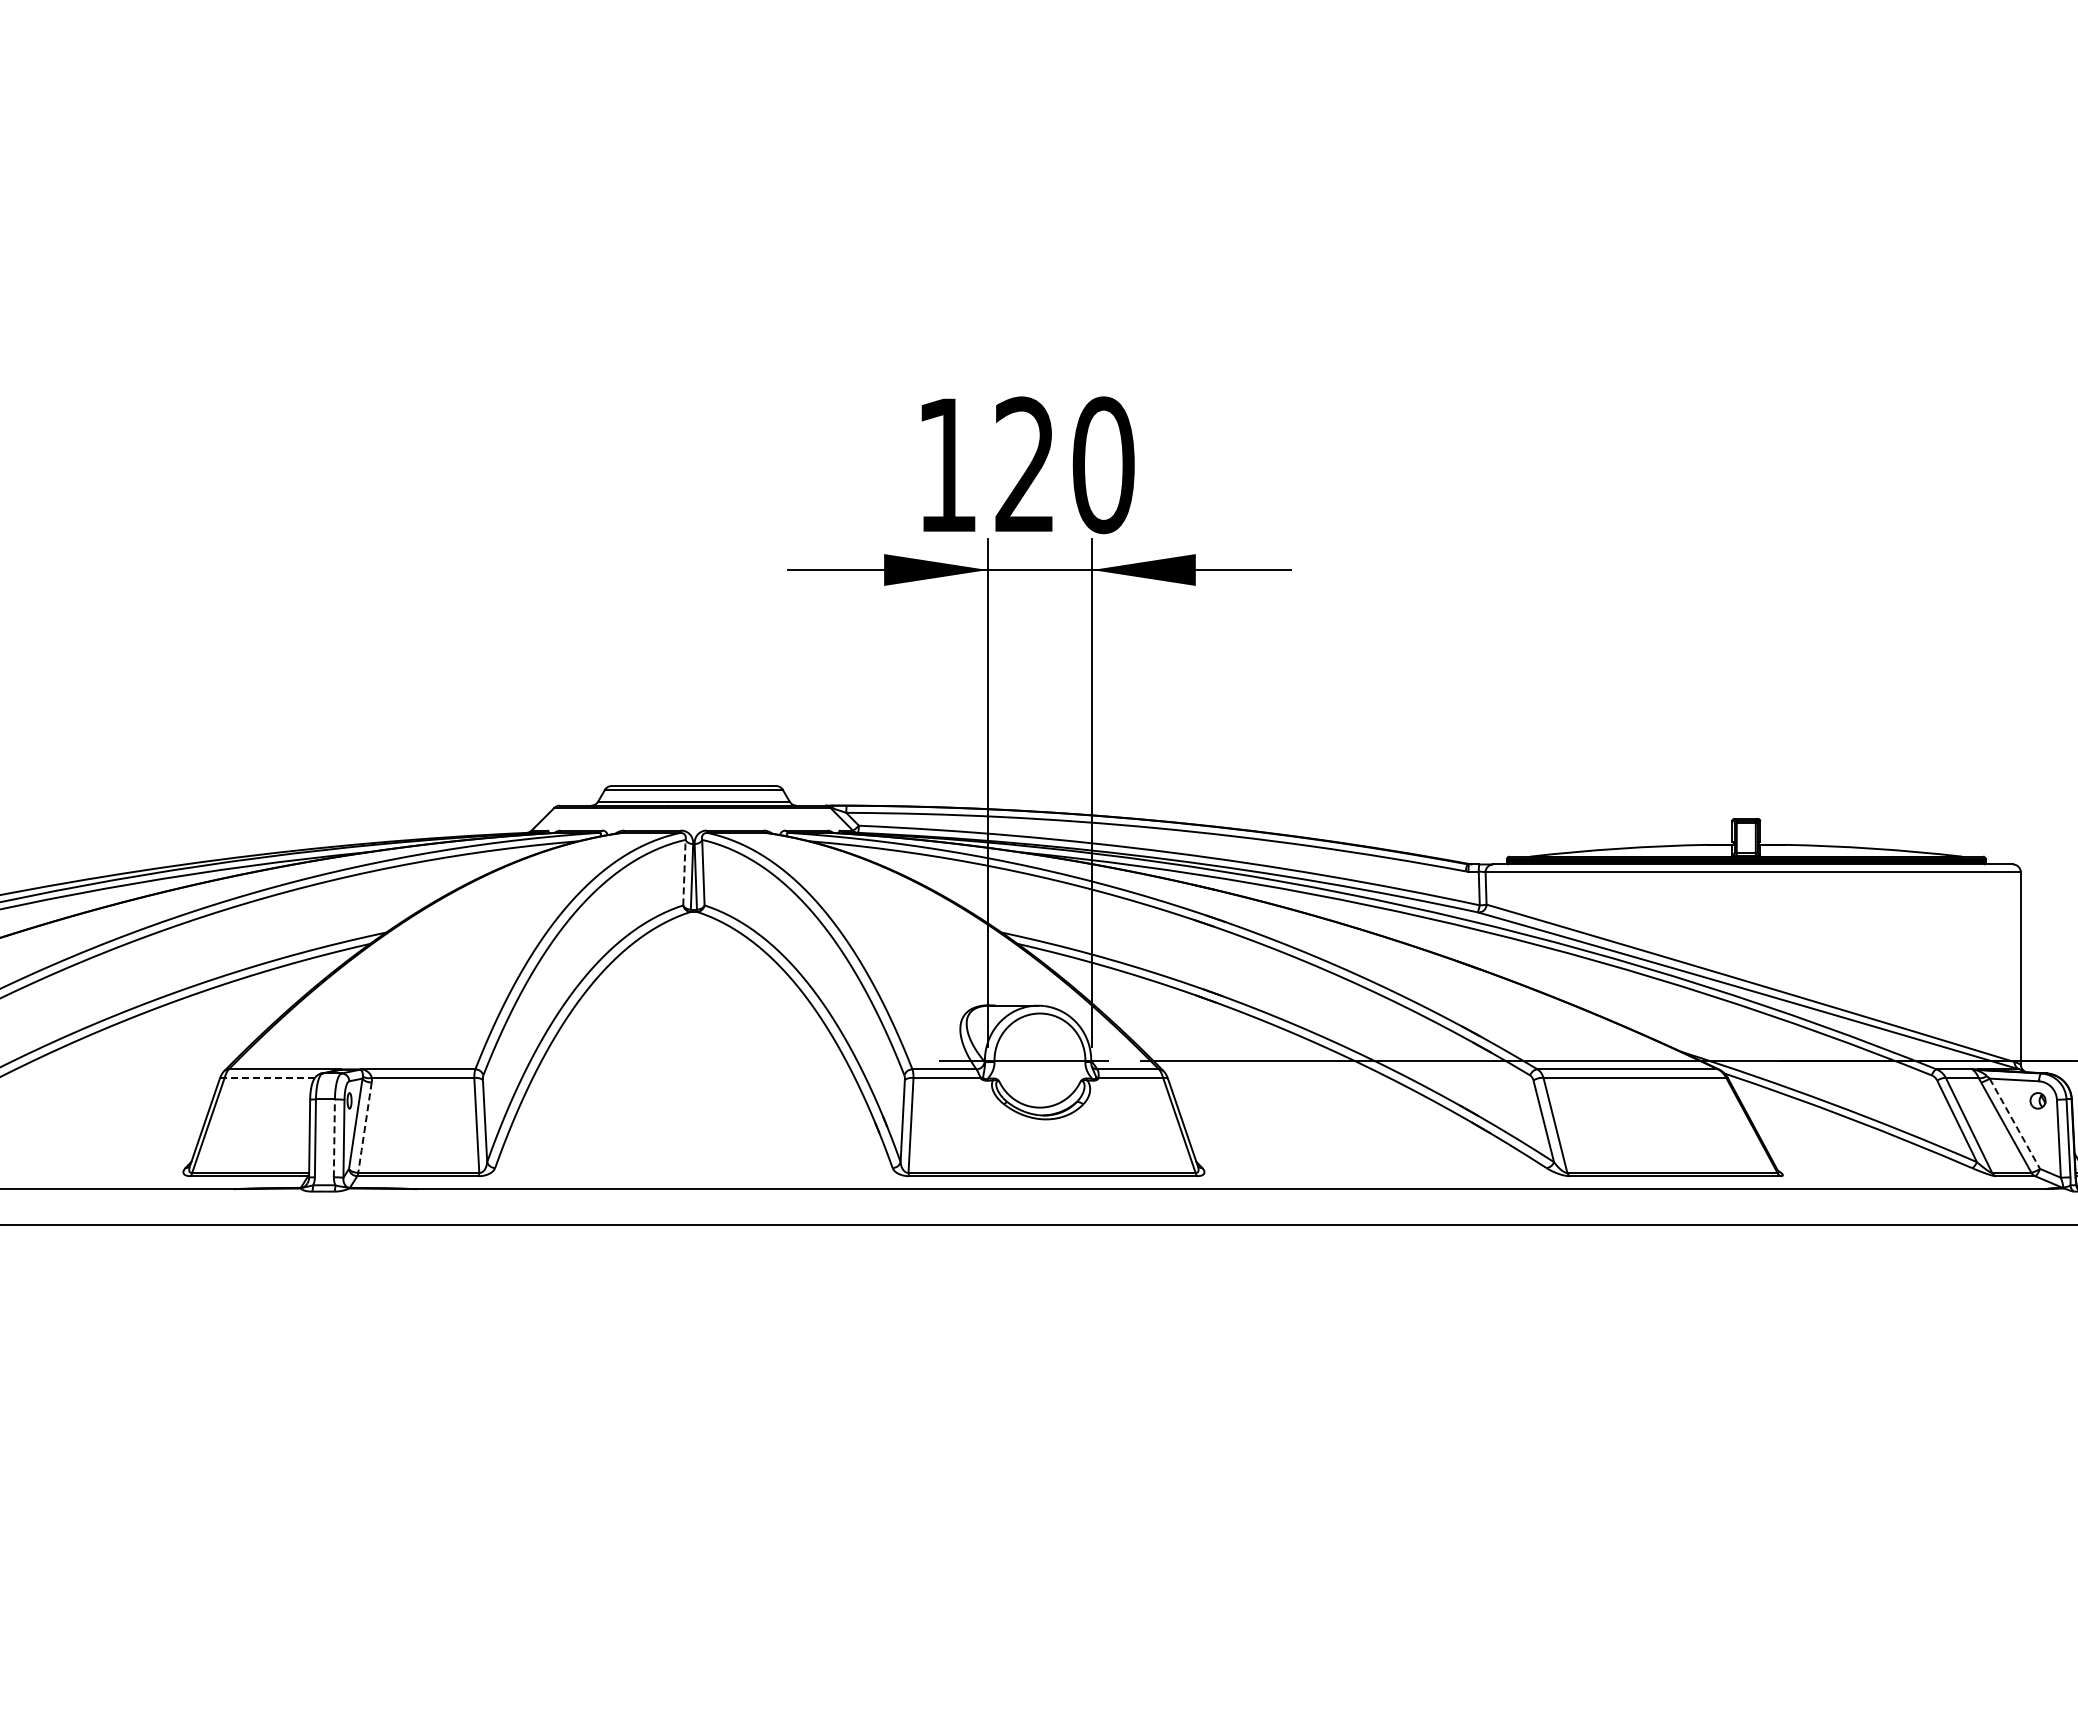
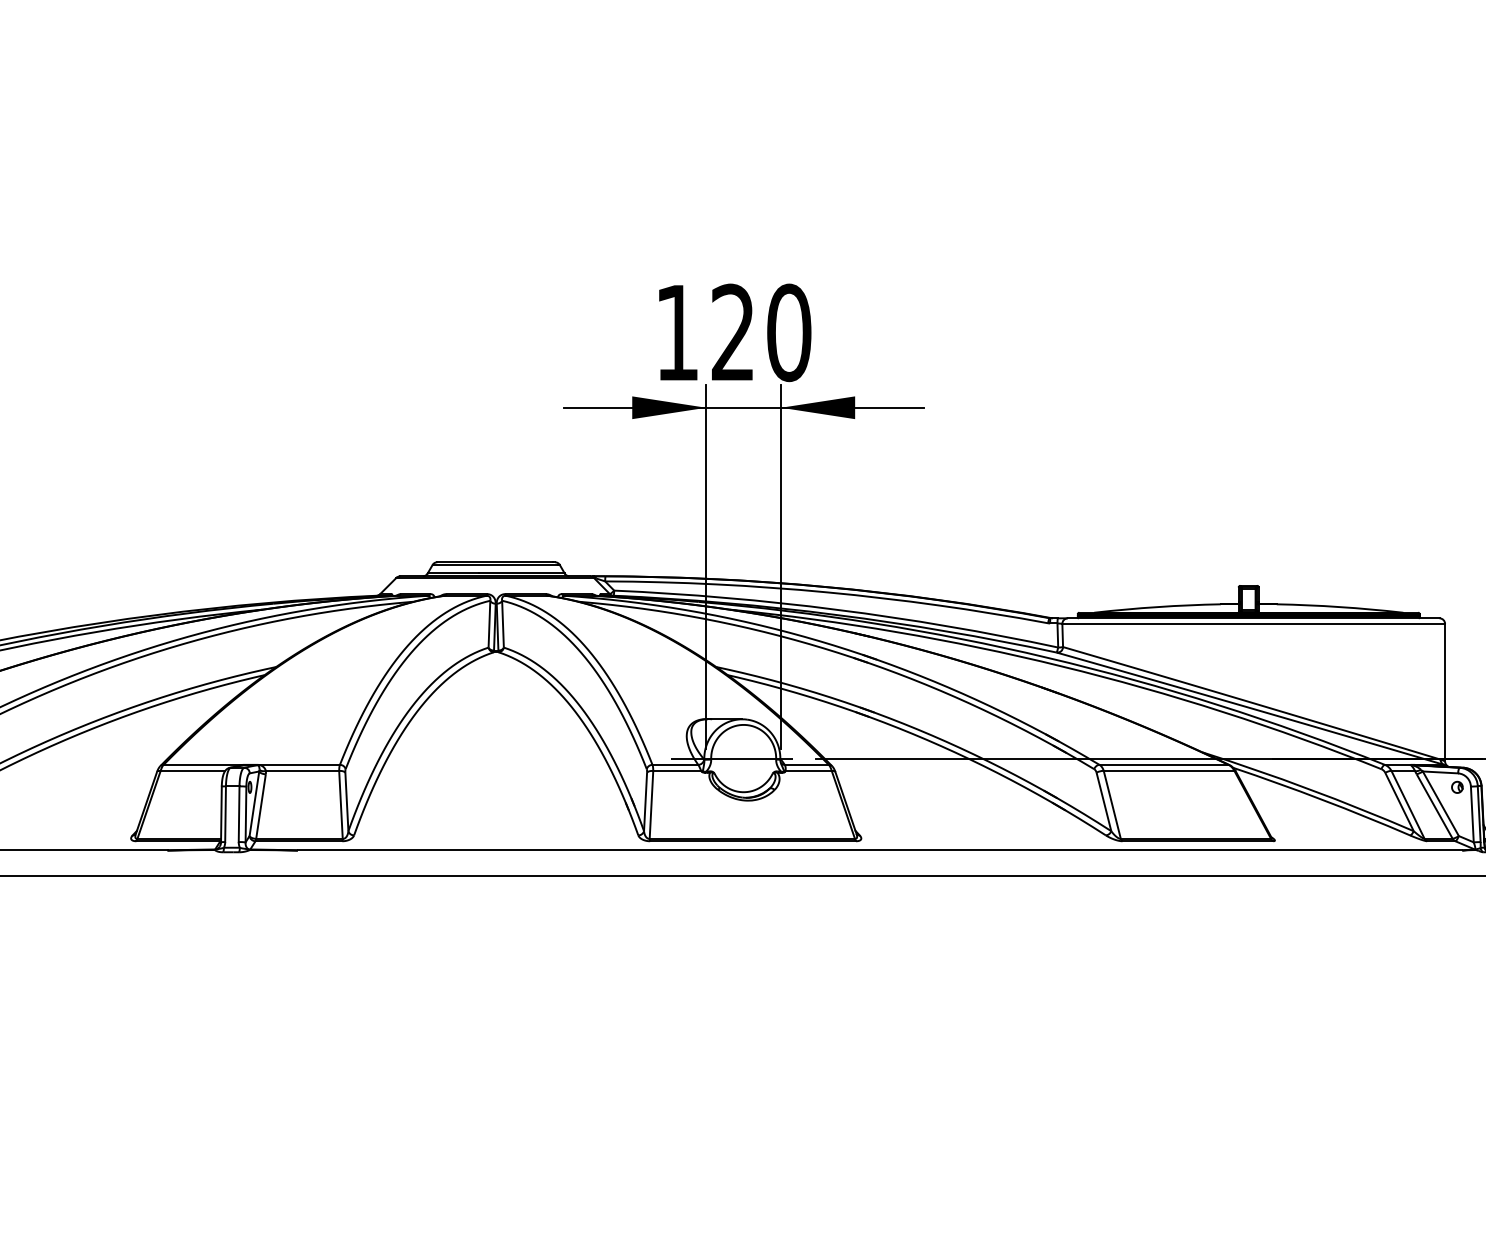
line: (684, 871) -> (489, 623), dashed -> solid
line: (269, 1077) -> (192, 770), dashed -> solid
line: (2014, 1123) -> (1440, 803), dashed -> solid
line: (365, 1127) -> (261, 806), dashed -> solid
line: (334, 1138) -> (239, 814), dashed -> solid

